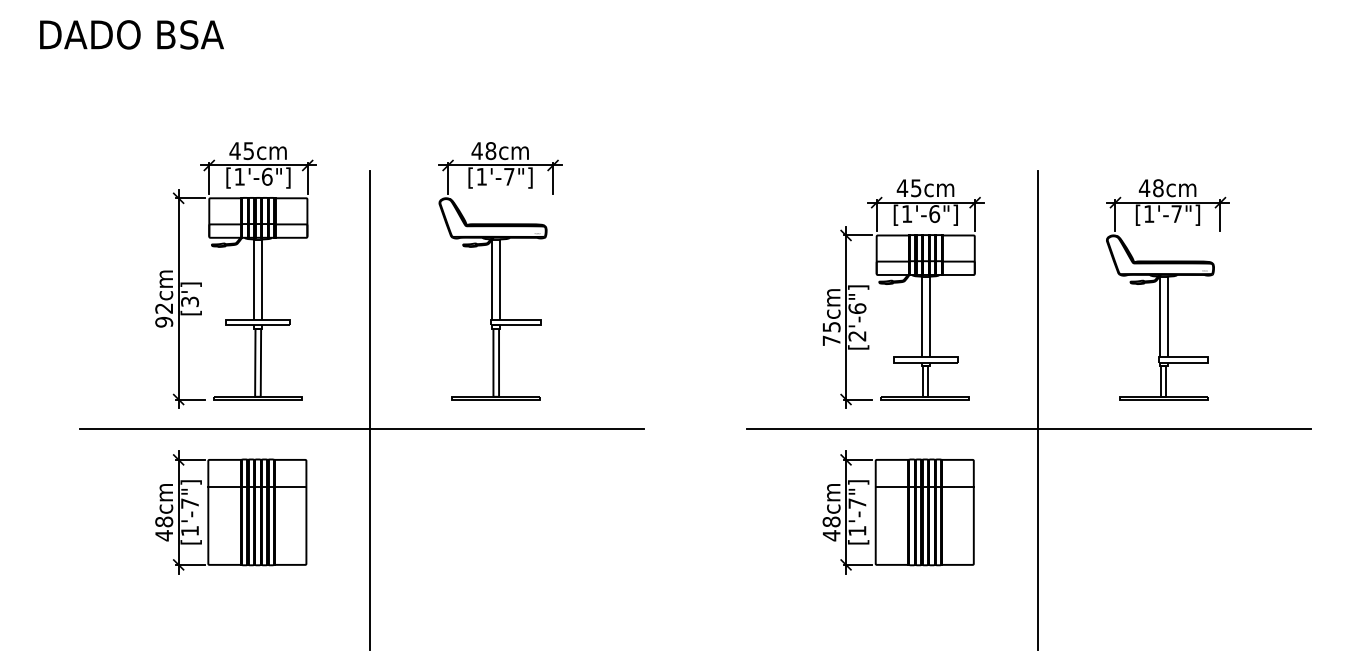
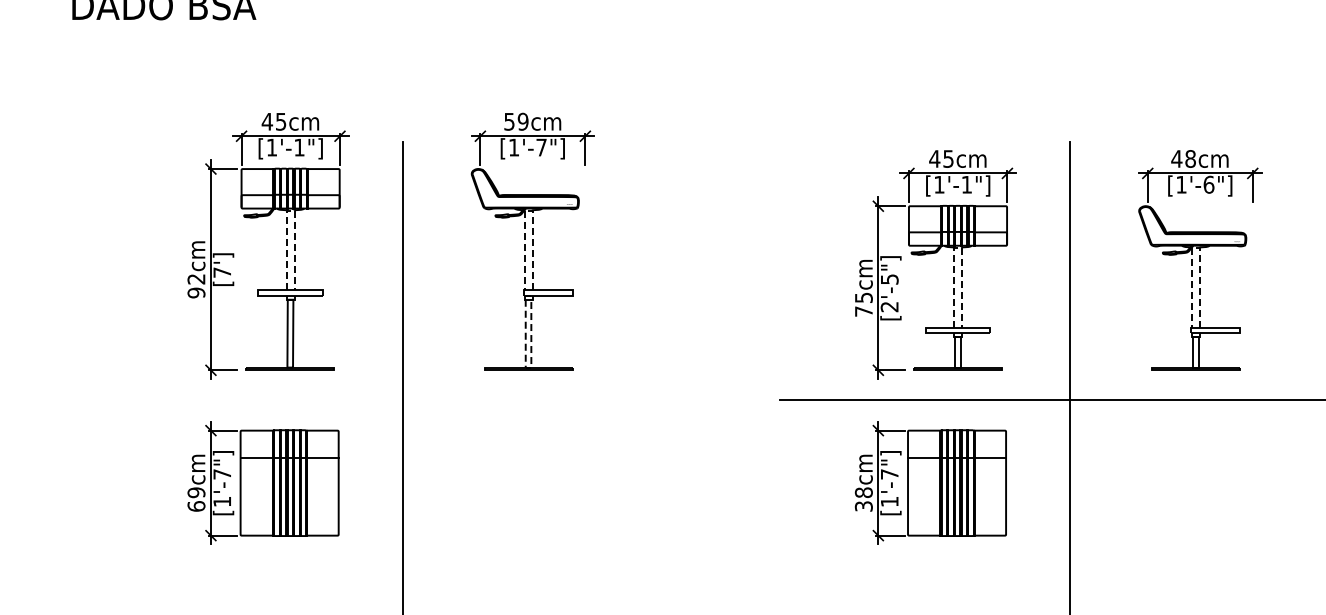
text: (483, 151) -> (515, 122), 48cm -> 59cm
text: (267, 176) -> (299, 147), [1'-6"] -> [1'-1"]
text: (934, 213) -> (966, 184), [1'-6"] -> [1'-1"]
text: (1176, 213) -> (1208, 184), [1'-7"] -> [1'-6"]
line: (258, 240) -> (290, 211), solid -> dashed
line: (495, 240) -> (527, 211), solid -> dashed
line: (926, 277) -> (958, 248), solid -> dashed
line: (1163, 277) -> (1195, 248), solid -> dashed
text: (190, 301) -> (222, 272), [3'] -> [7']
text: (857, 308) -> (889, 279), [2'-6"] -> [2'-5"]
line: (496, 396) -> (528, 367), solid -> dashed
line: (361, 429) -> (393, 400), removed
text: (164, 528) -> (196, 499), 48cm -> 69cm
text: (831, 535) -> (863, 506), 48cm -> 38cm

